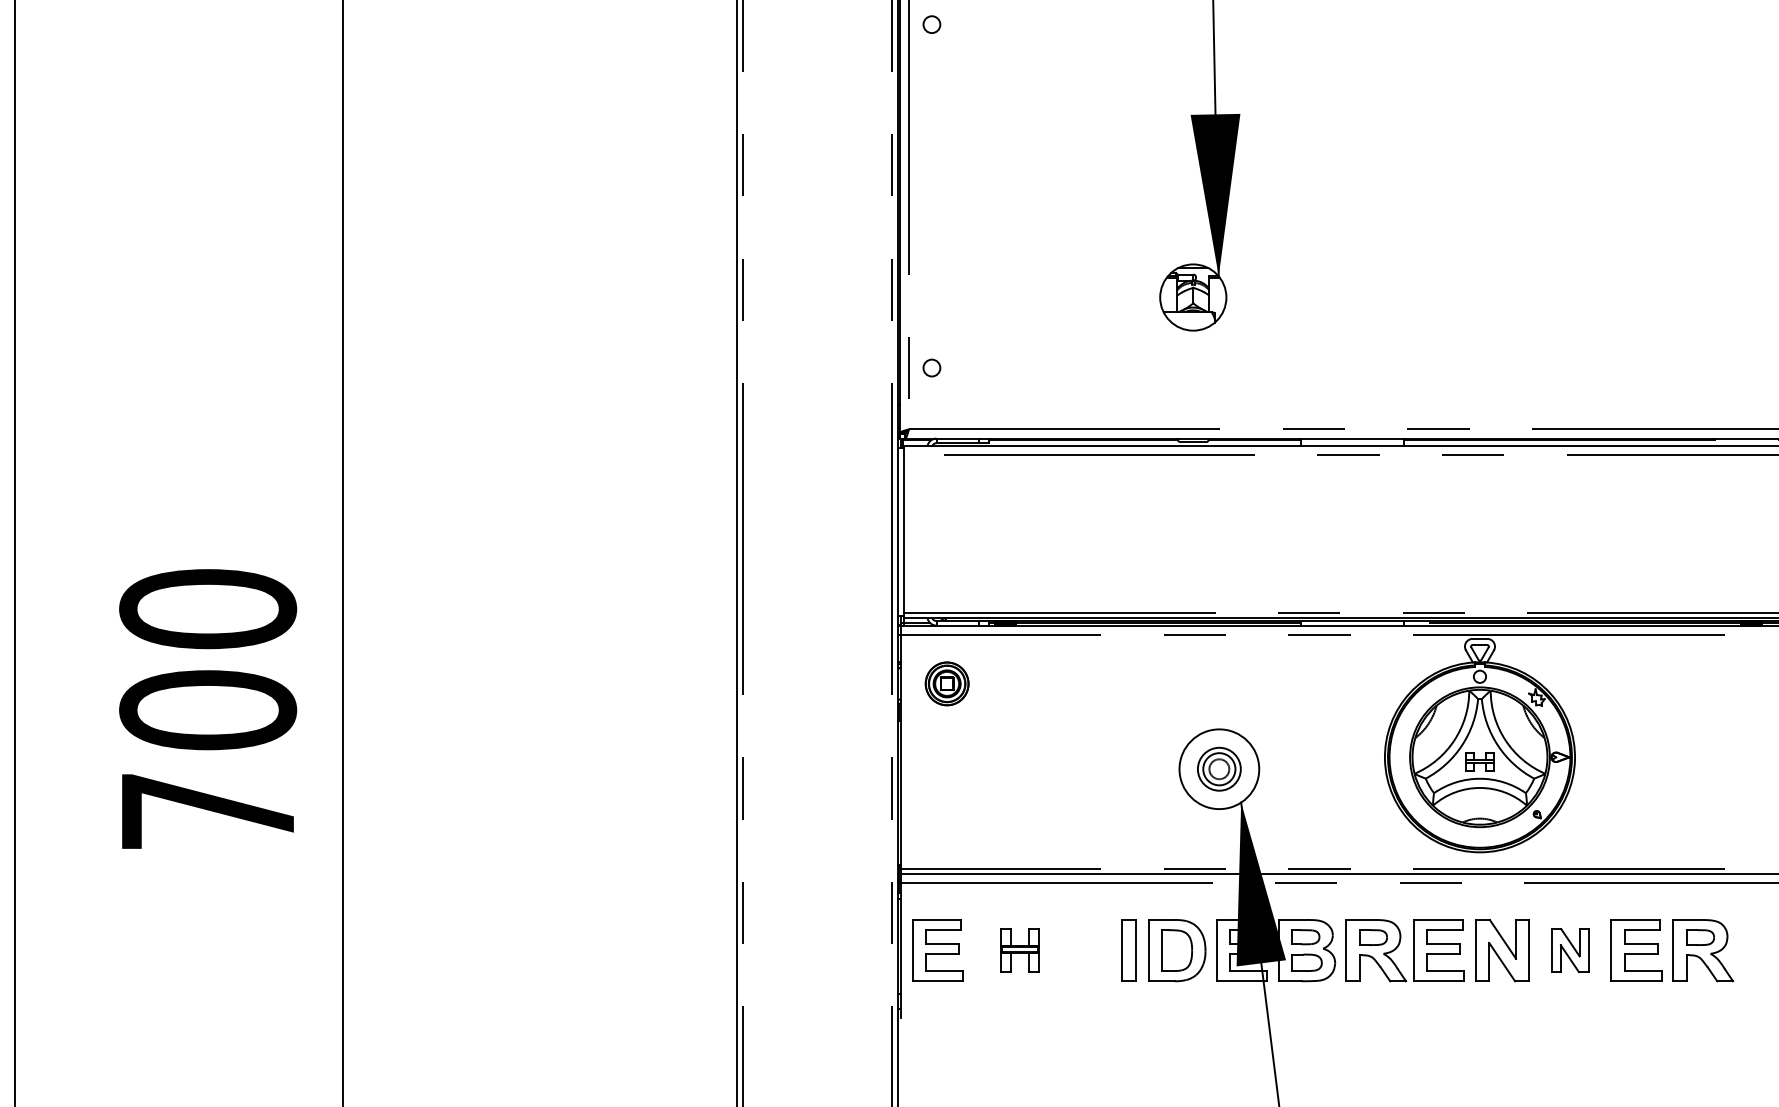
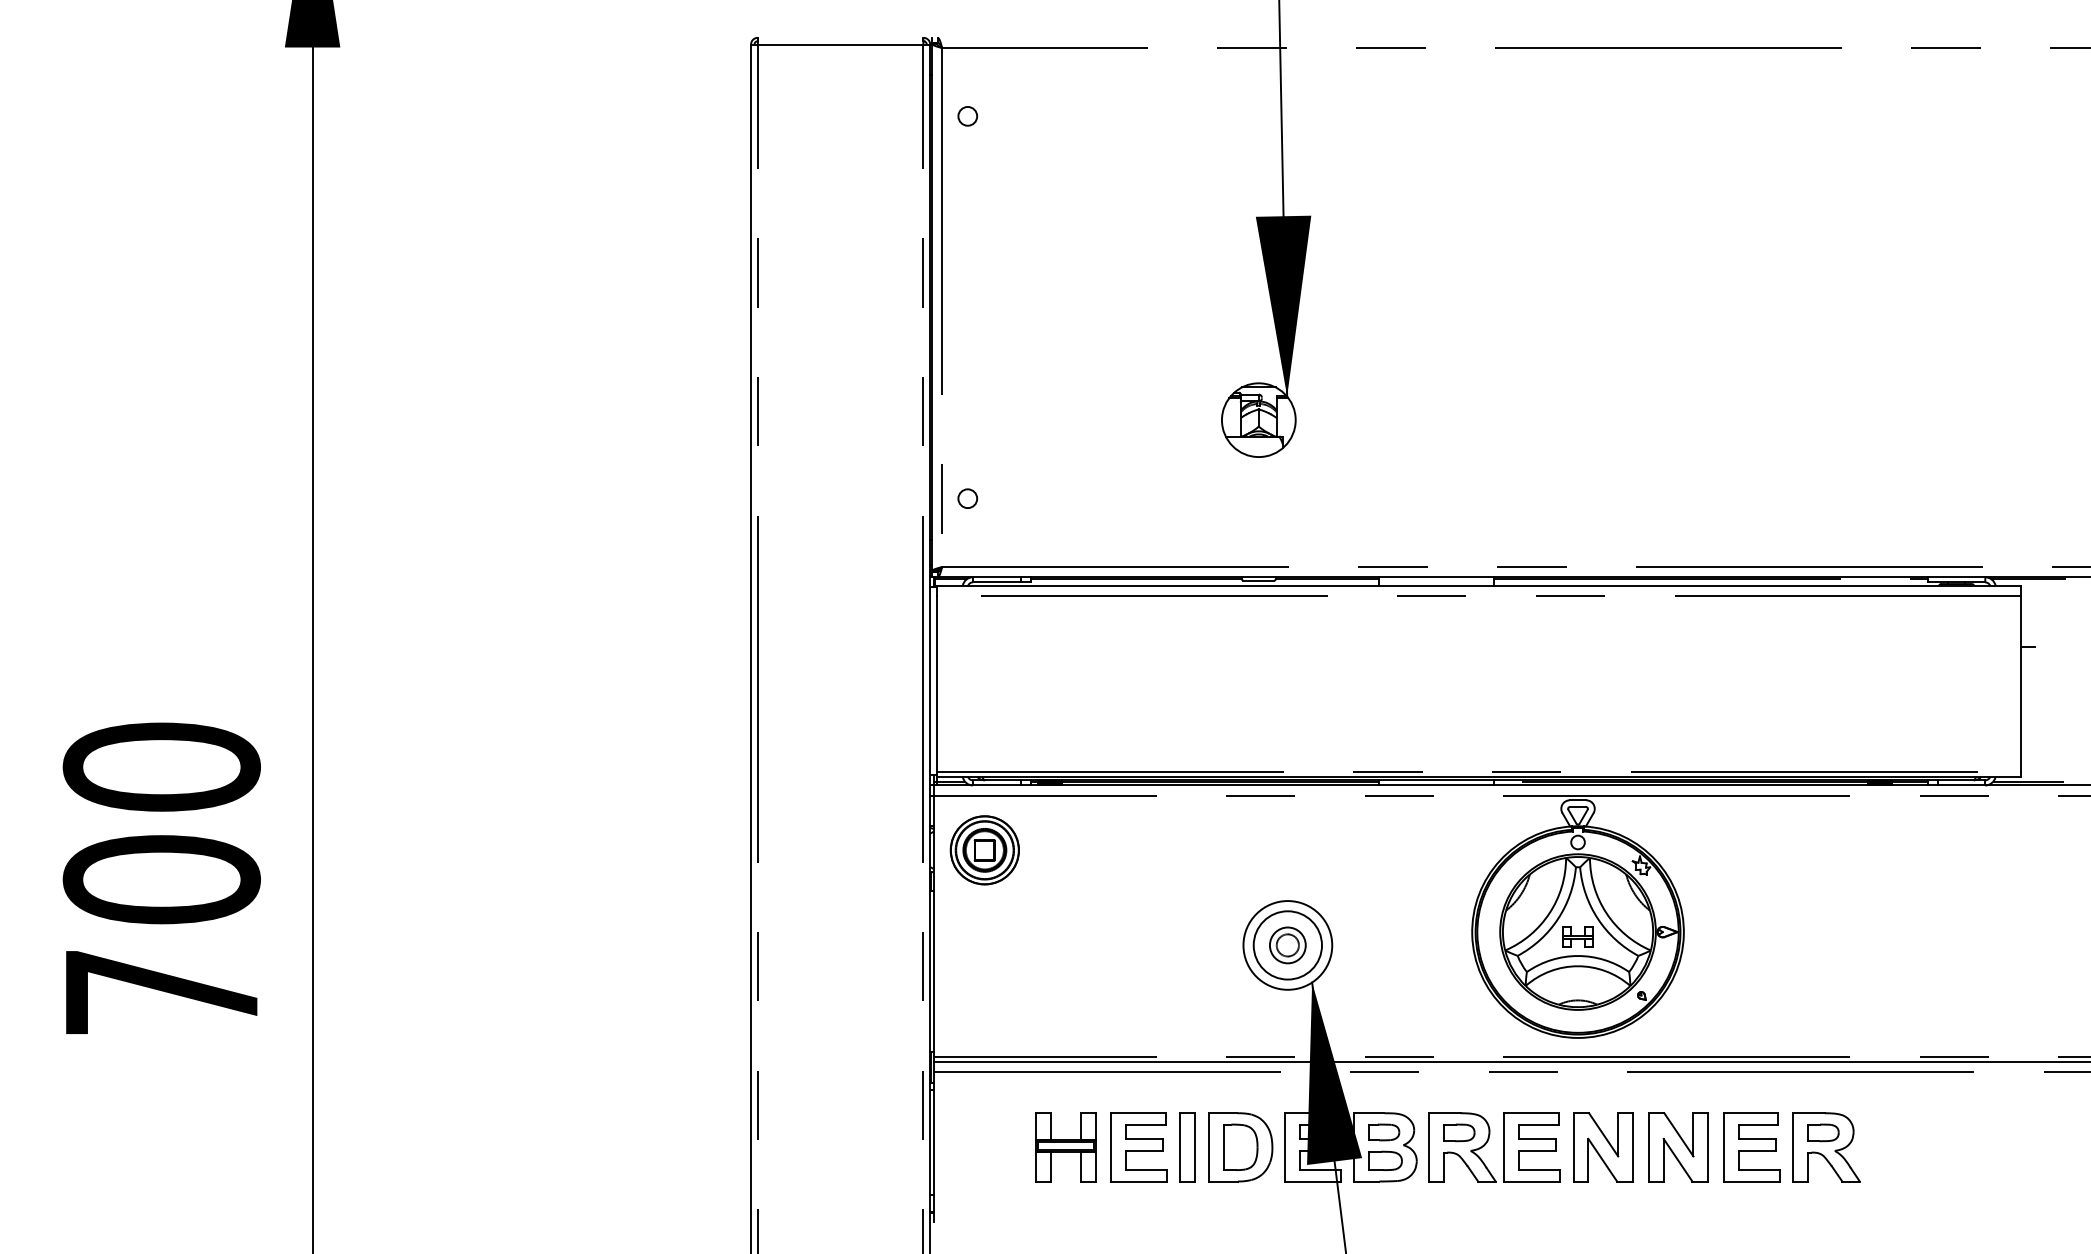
part: (946, 684) -> (984, 850), size x1.43
circle: (1219, 769) -> (1287, 945), size x1.43
part: (937, 950) -> (1138, 1147), moved
part: (1019, 950) -> (1065, 1147), size x1.43
part: (1570, 950) -> (1678, 1147), size x1.43

